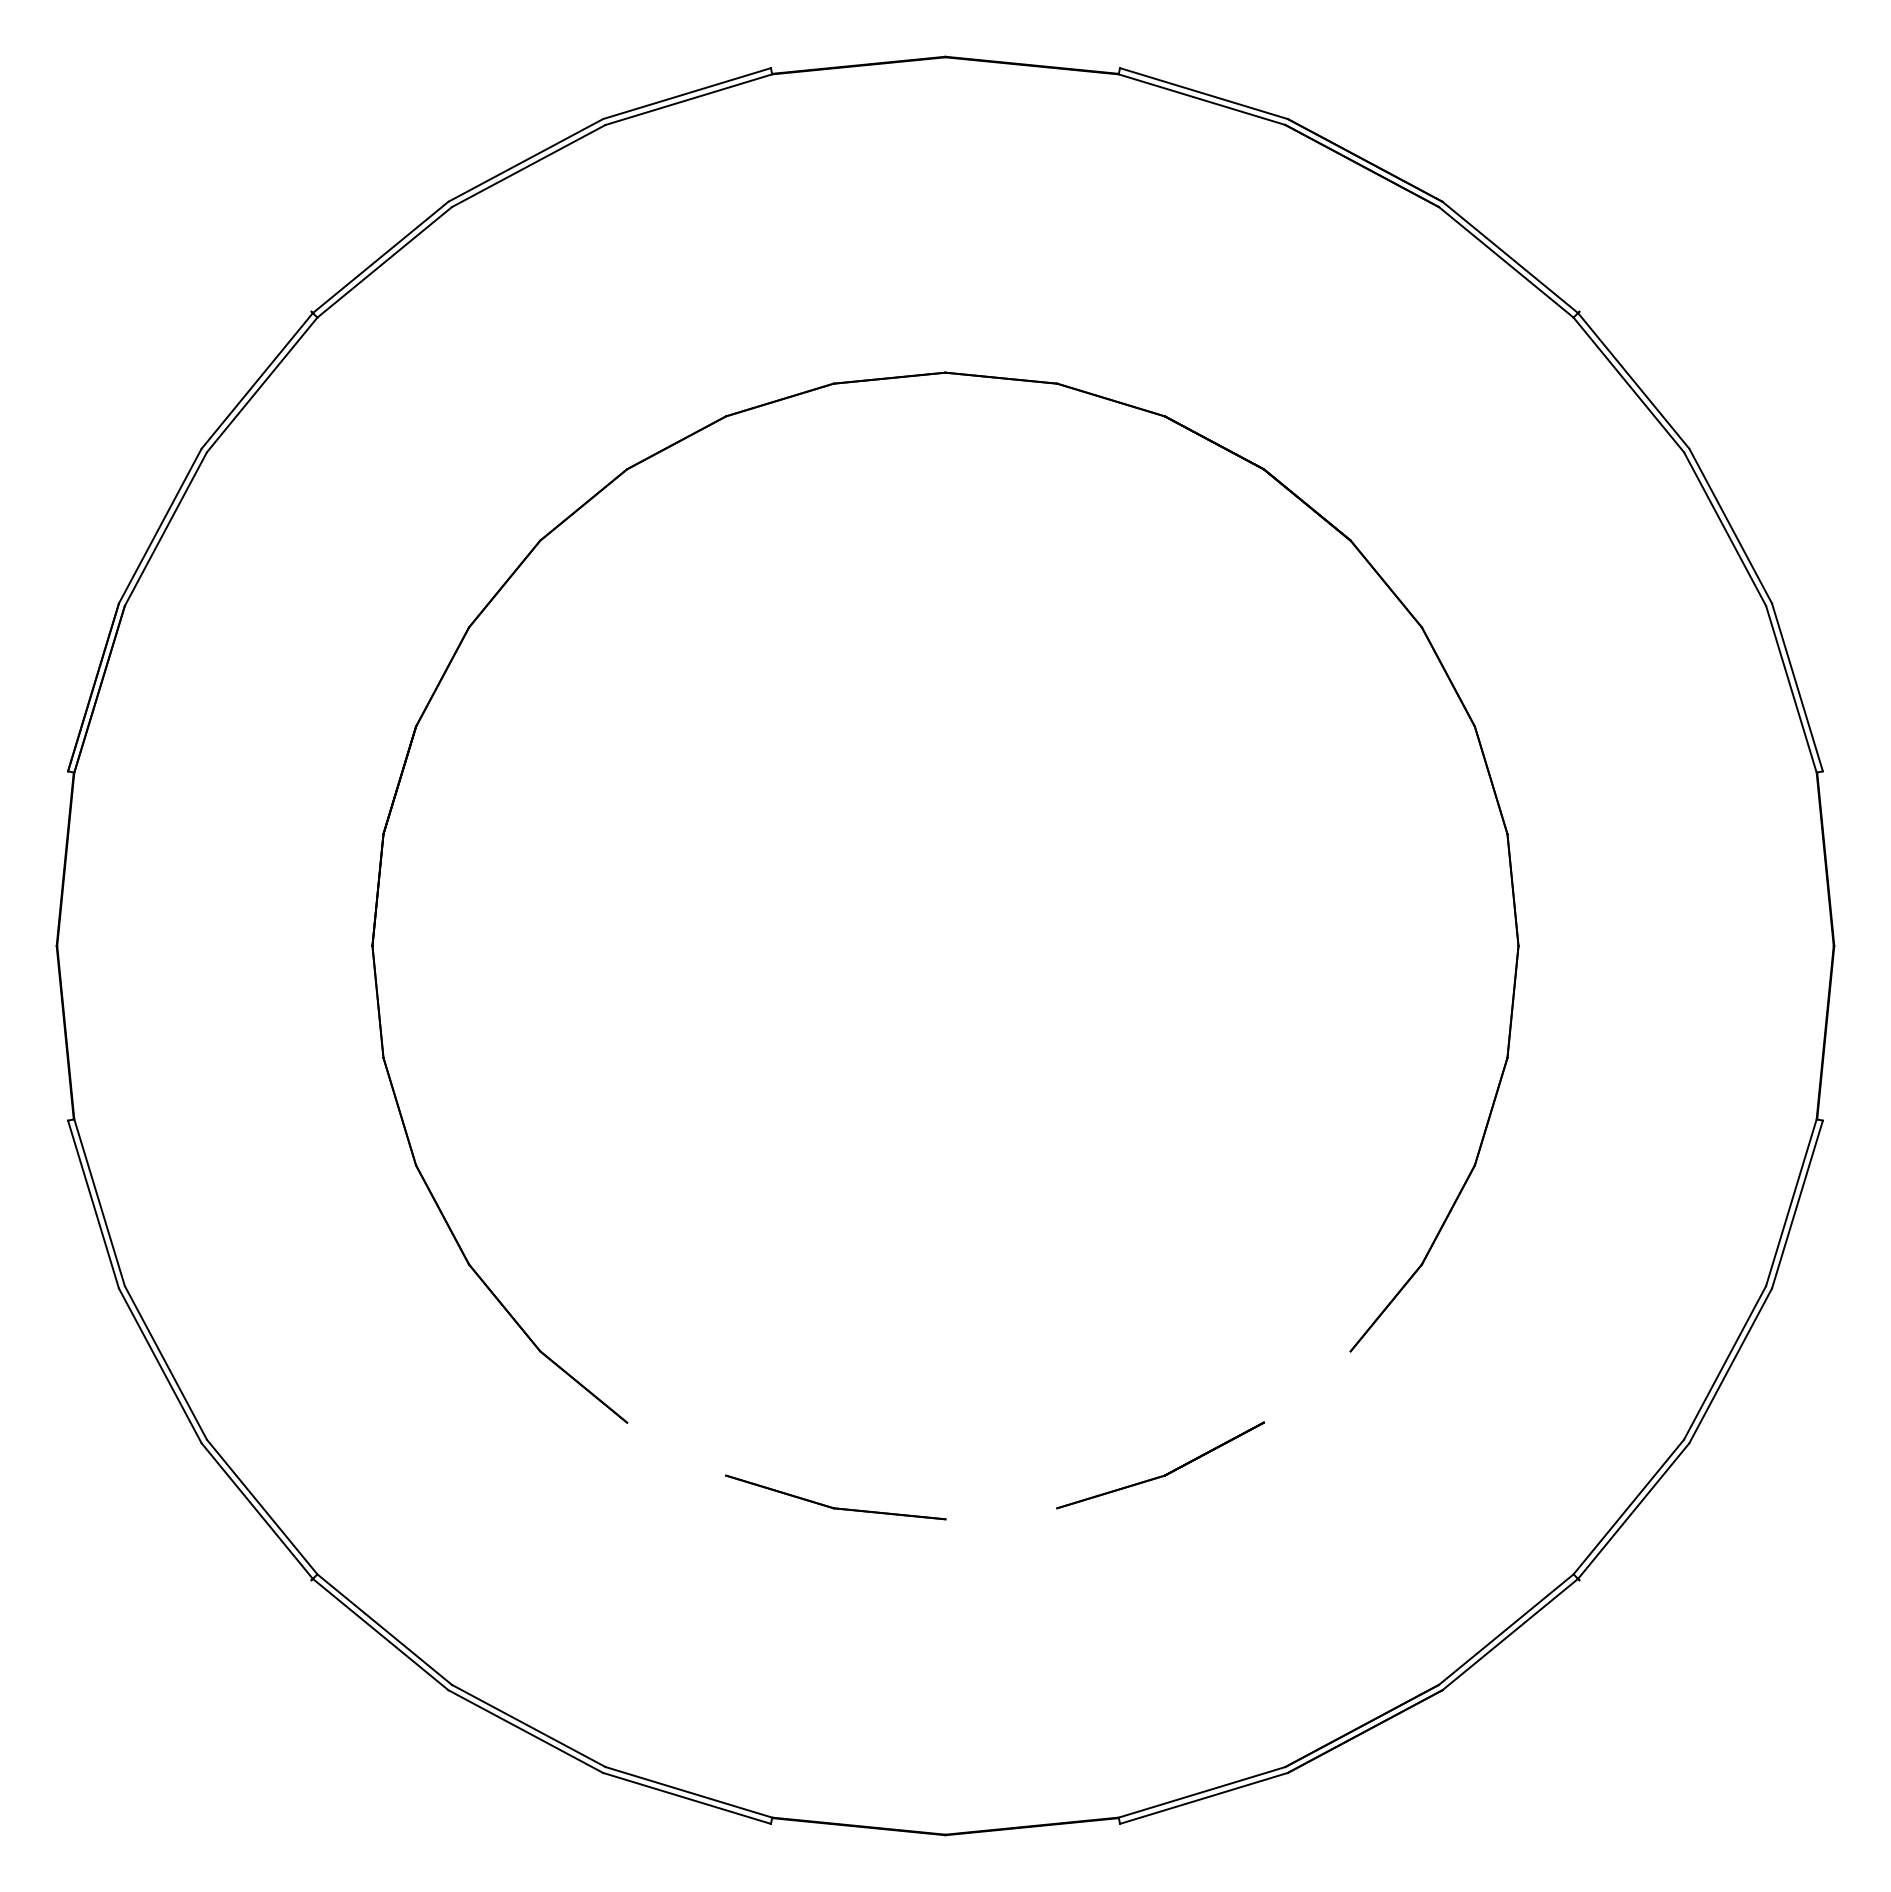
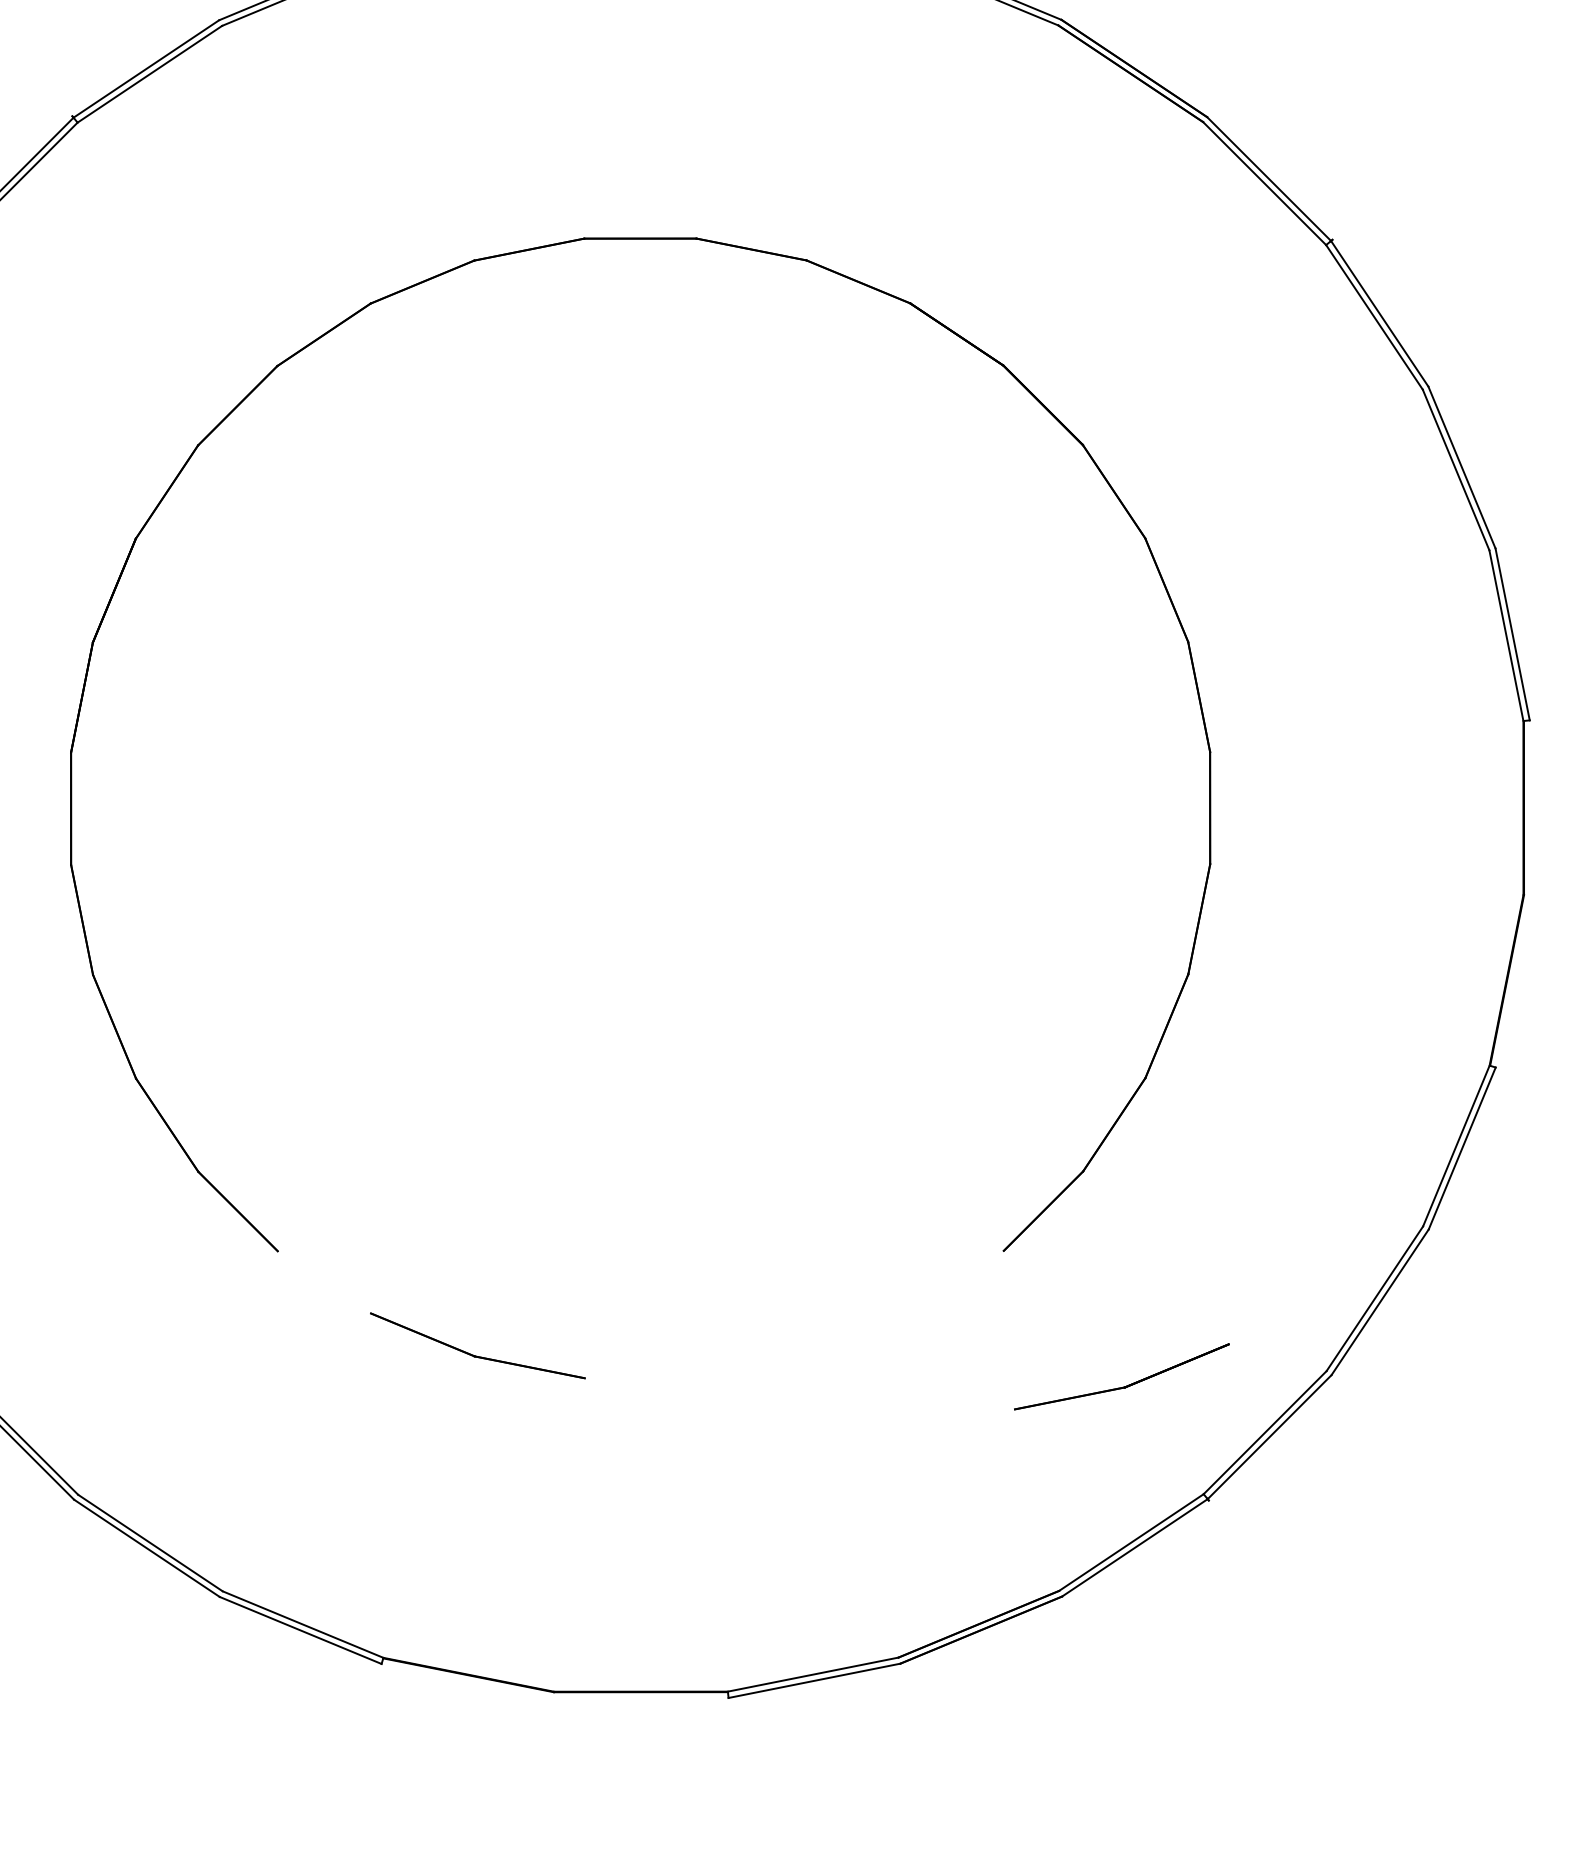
part: (1164, 1474) -> (1124, 1386), moved

